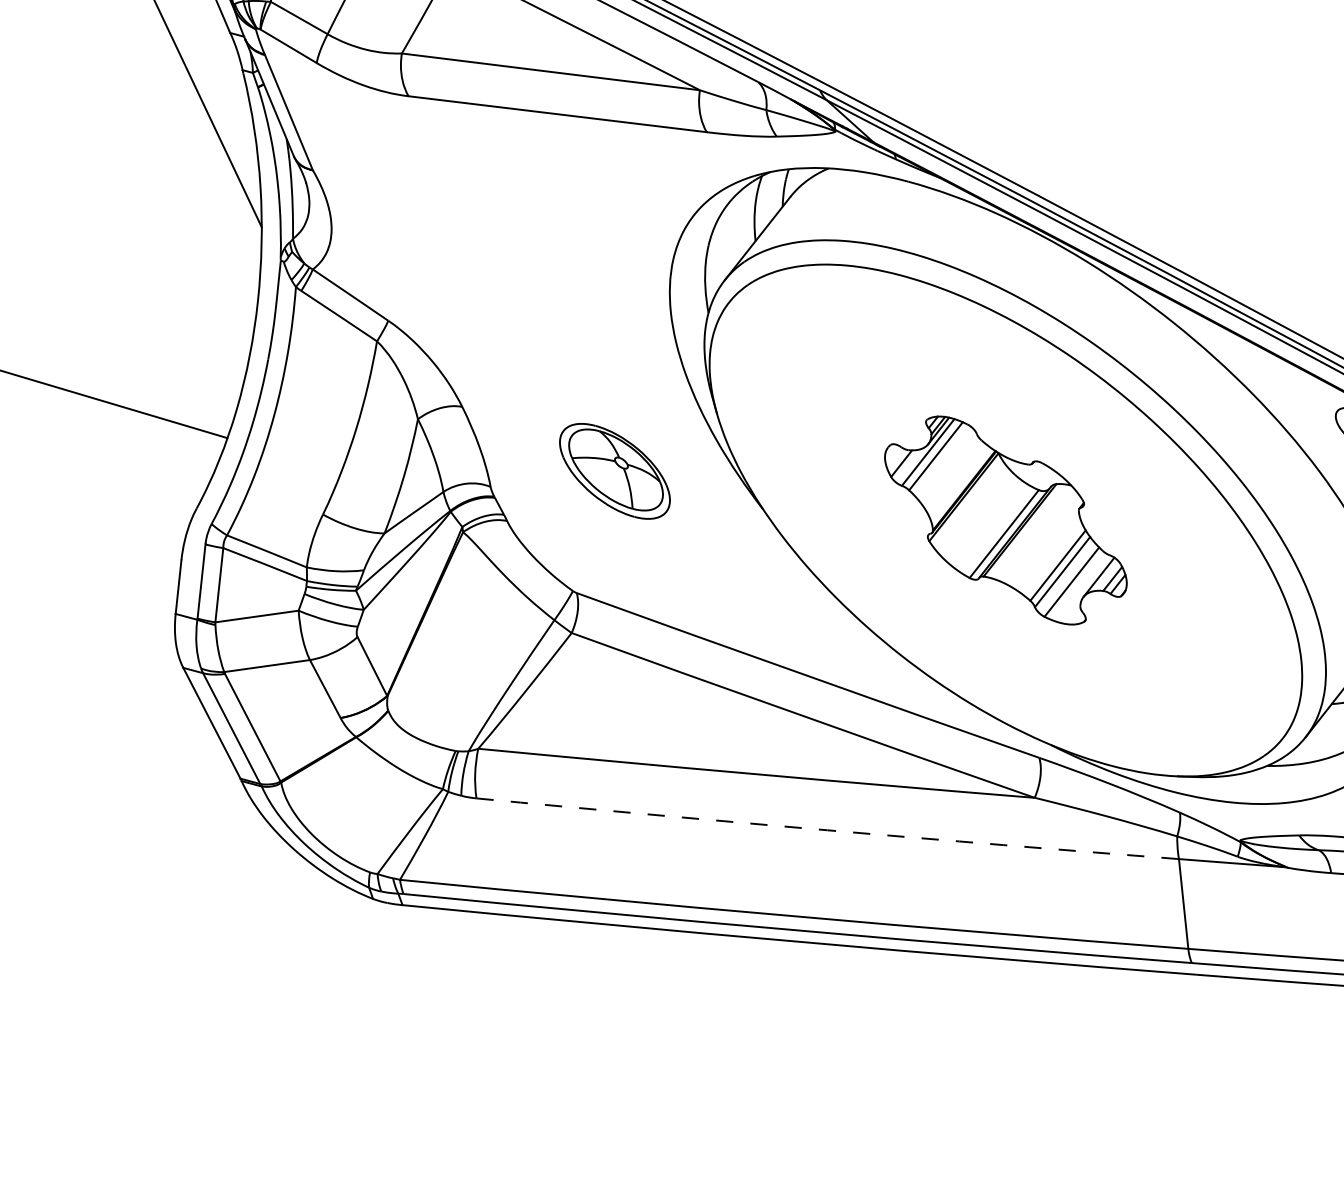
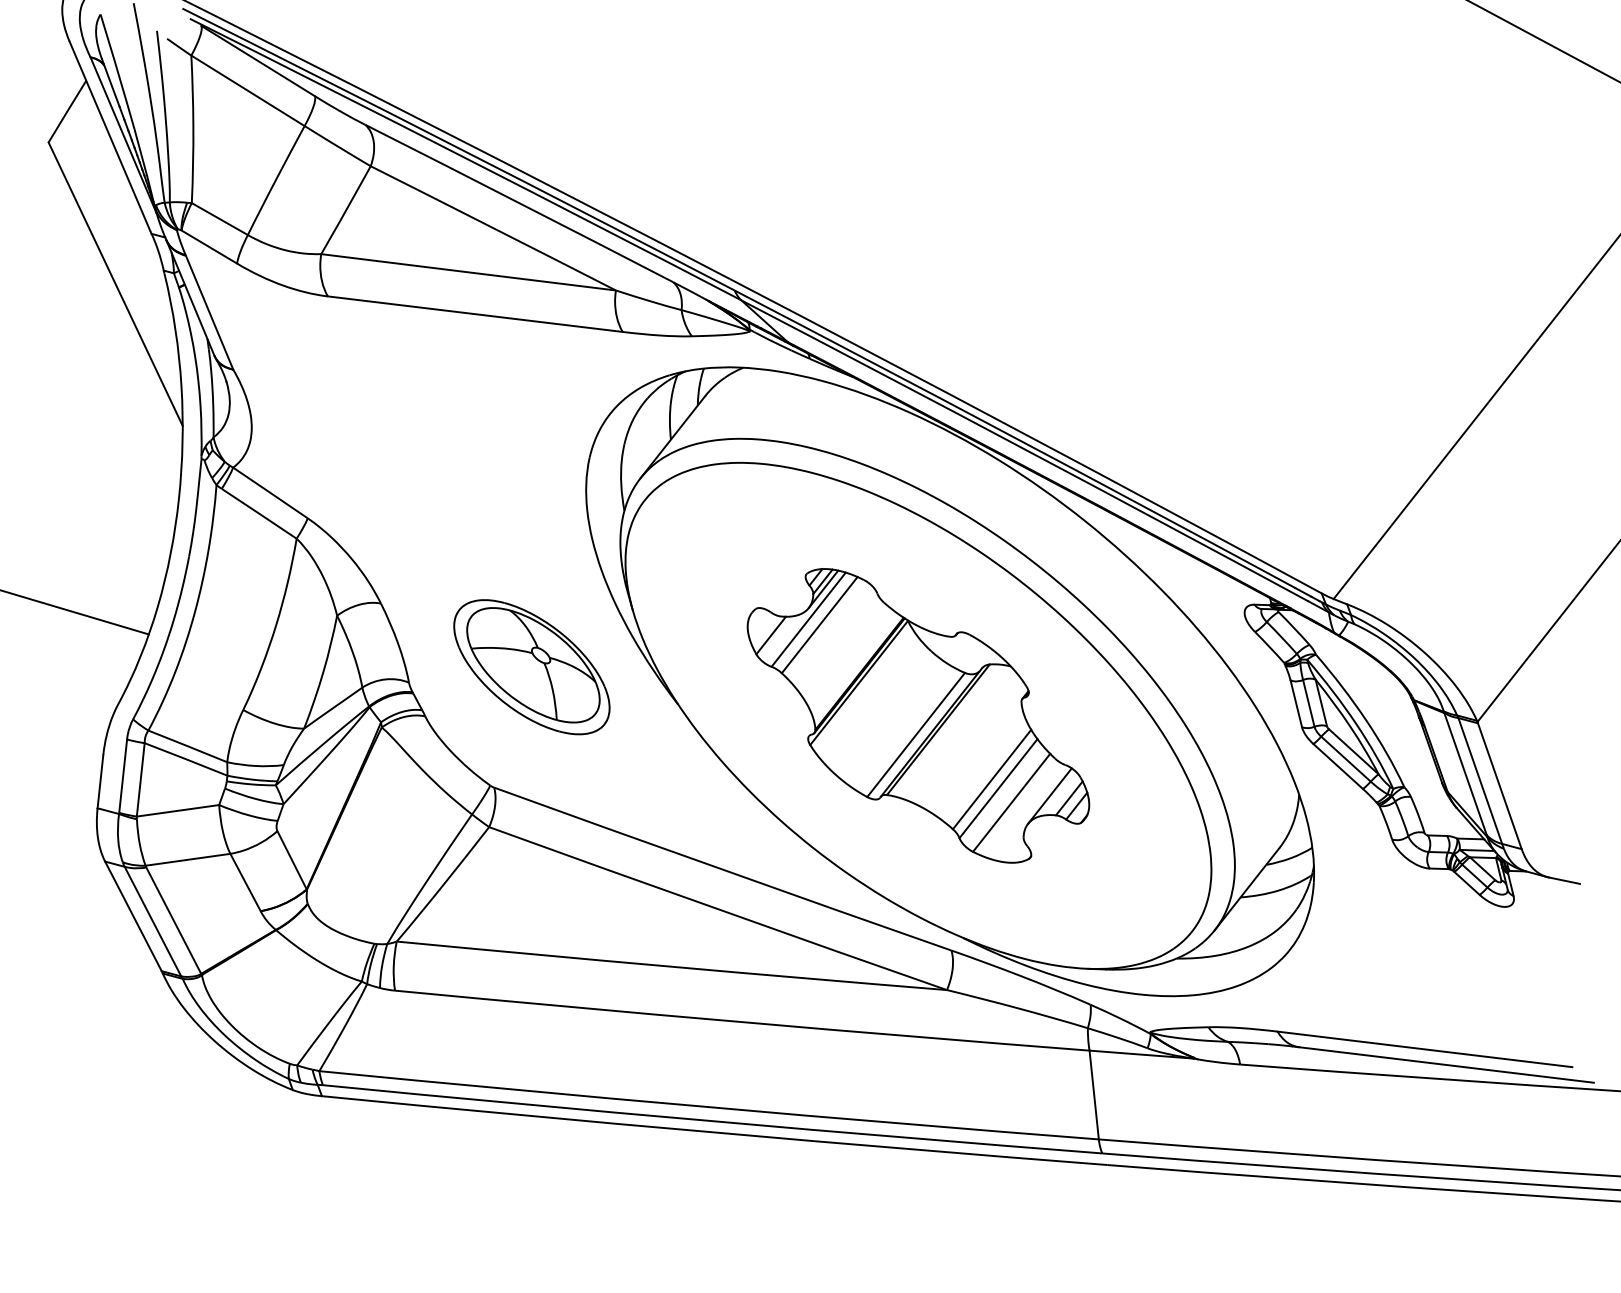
part: (614, 471) -> (531, 667), size x1.43
part: (1005, 520) -> (918, 715), size x1.43
arc: (827, 830) -> (742, 1022), dashed -> solid

